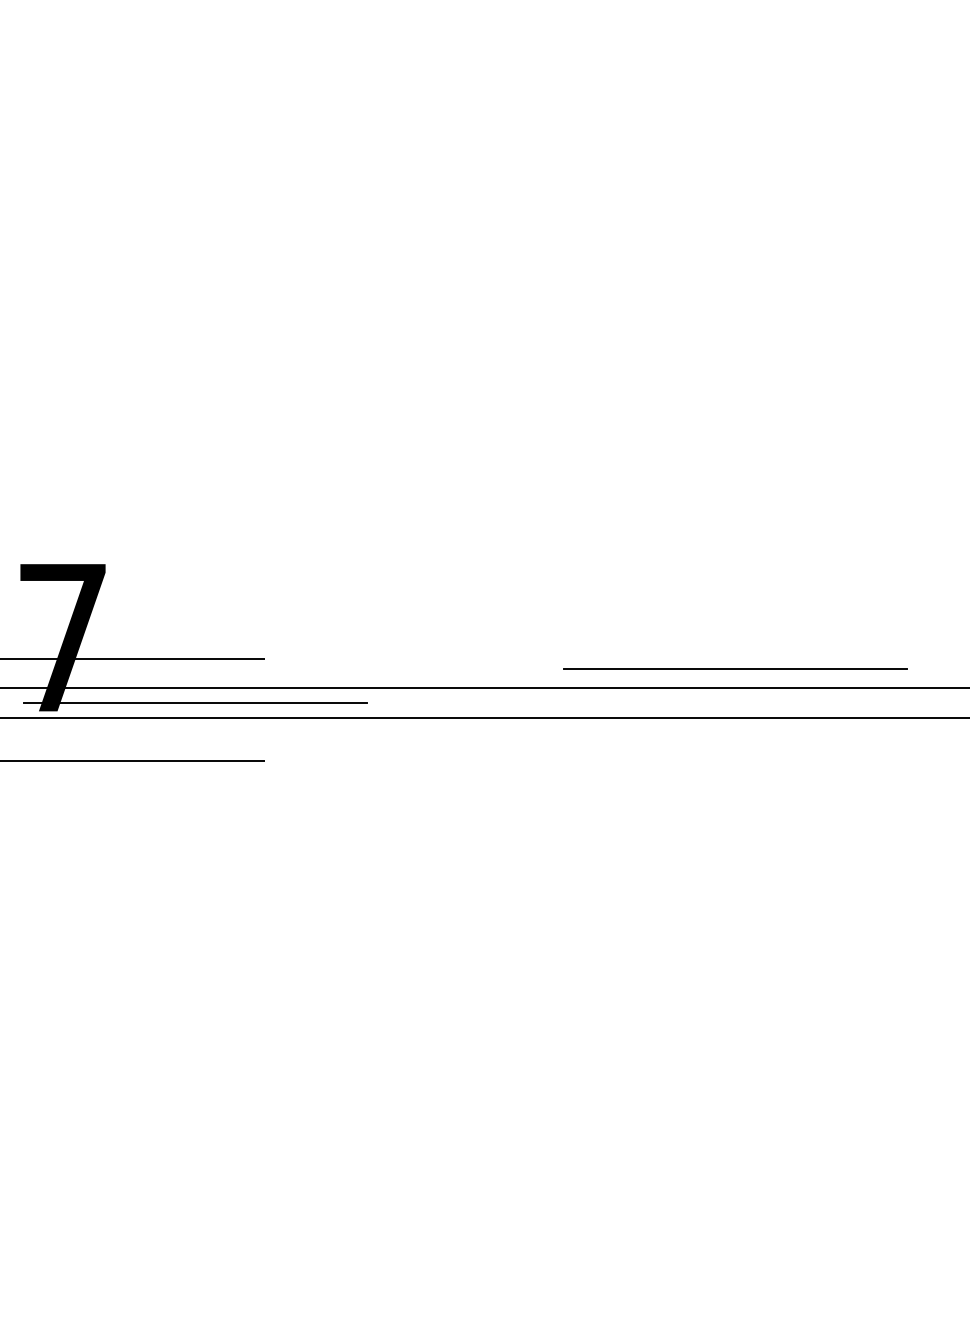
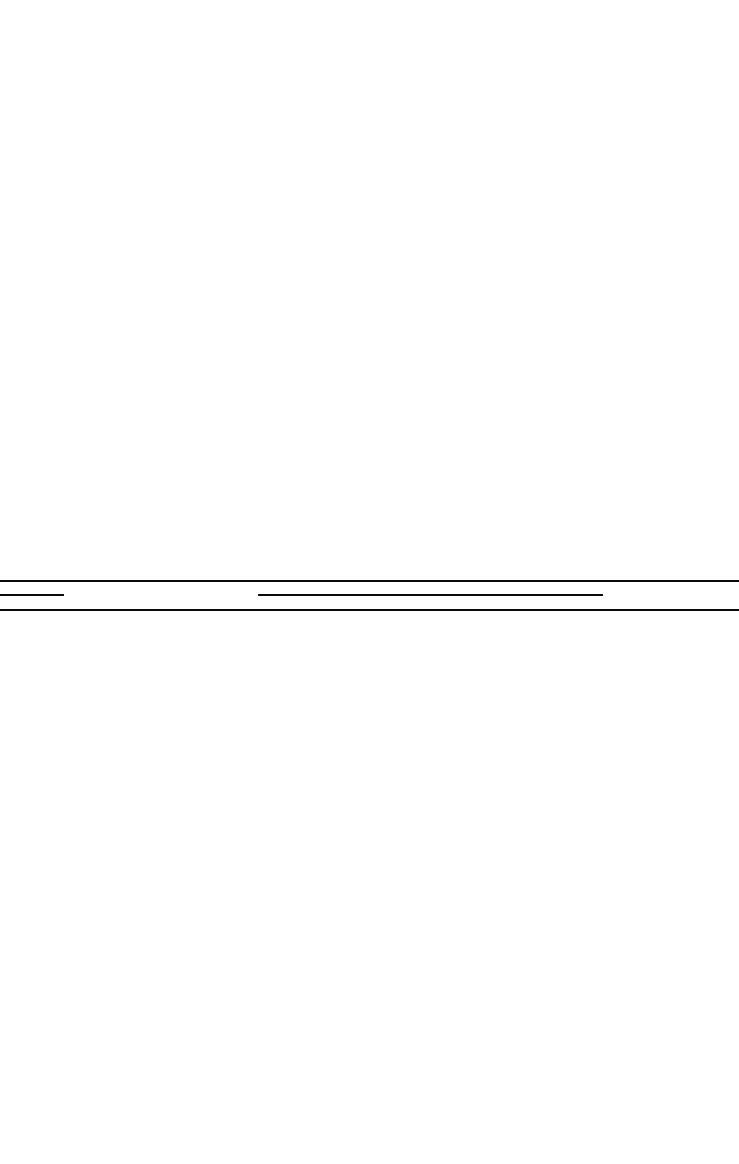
line: (735, 668) -> (430, 594), moved

